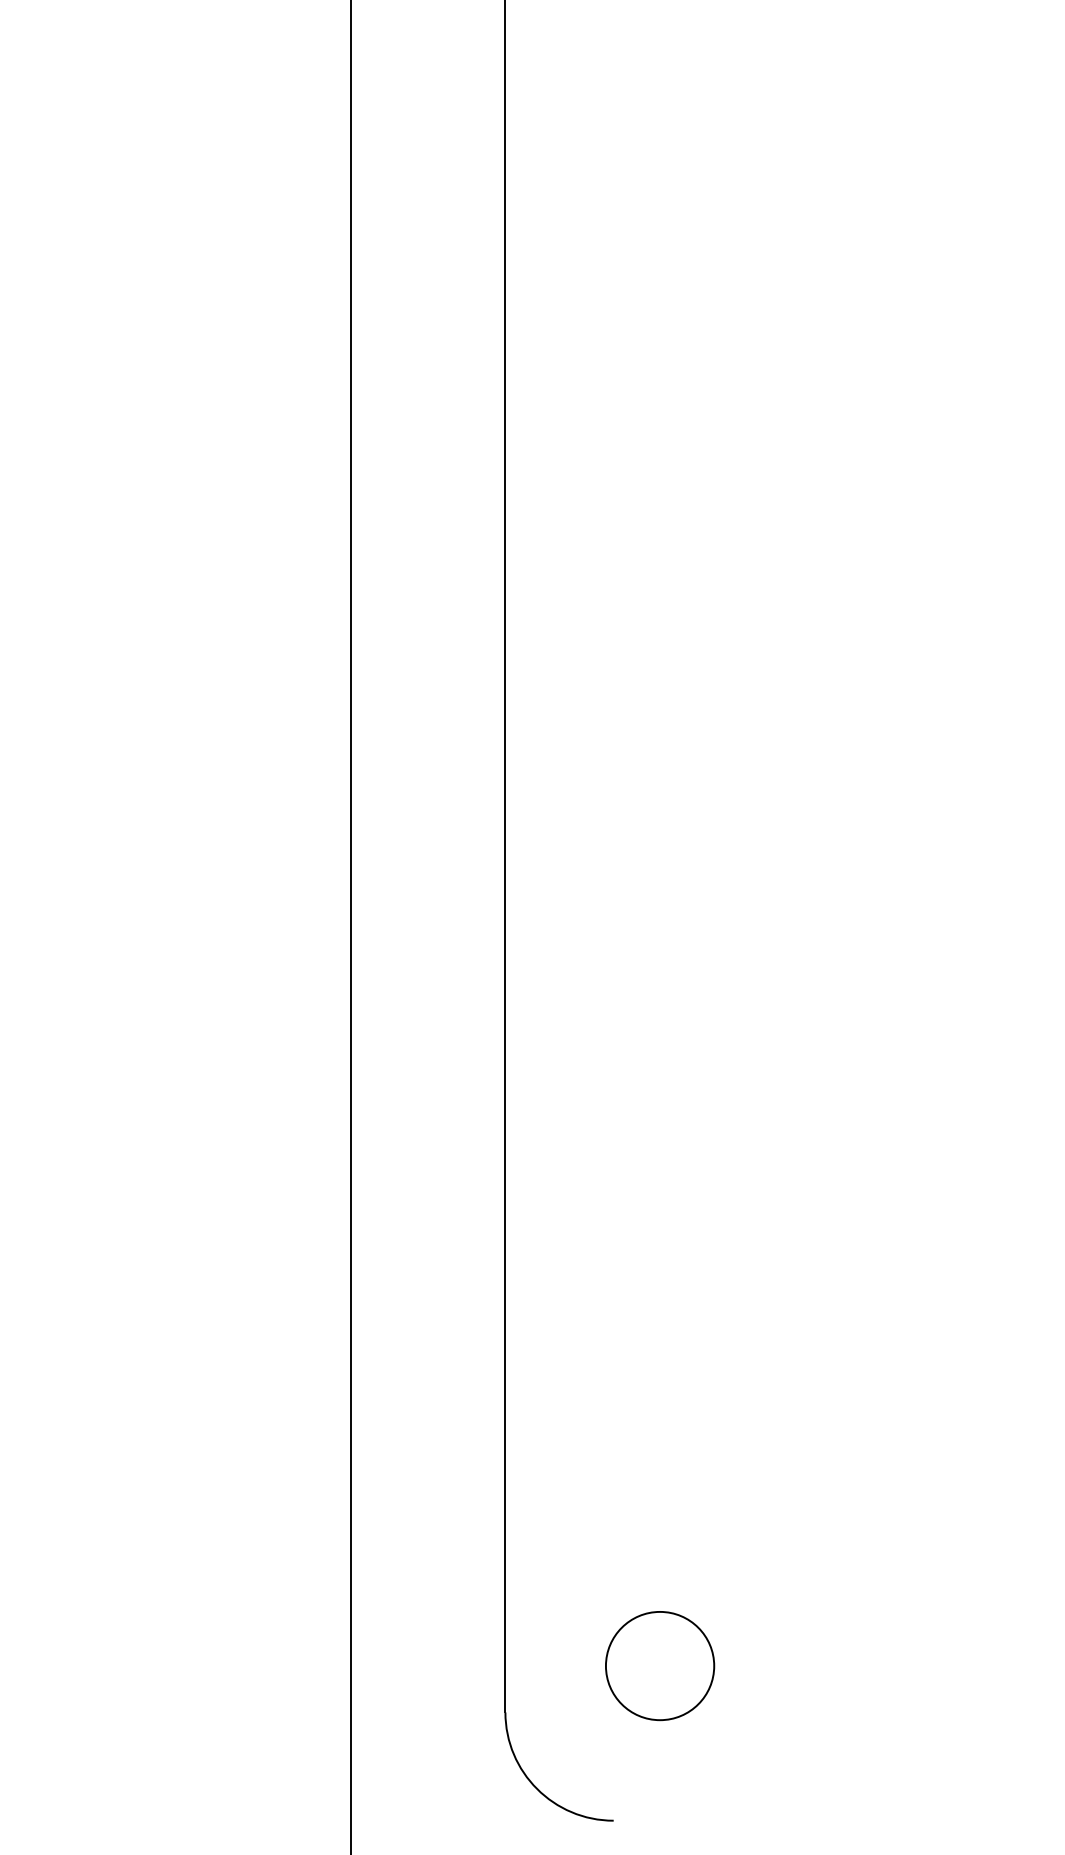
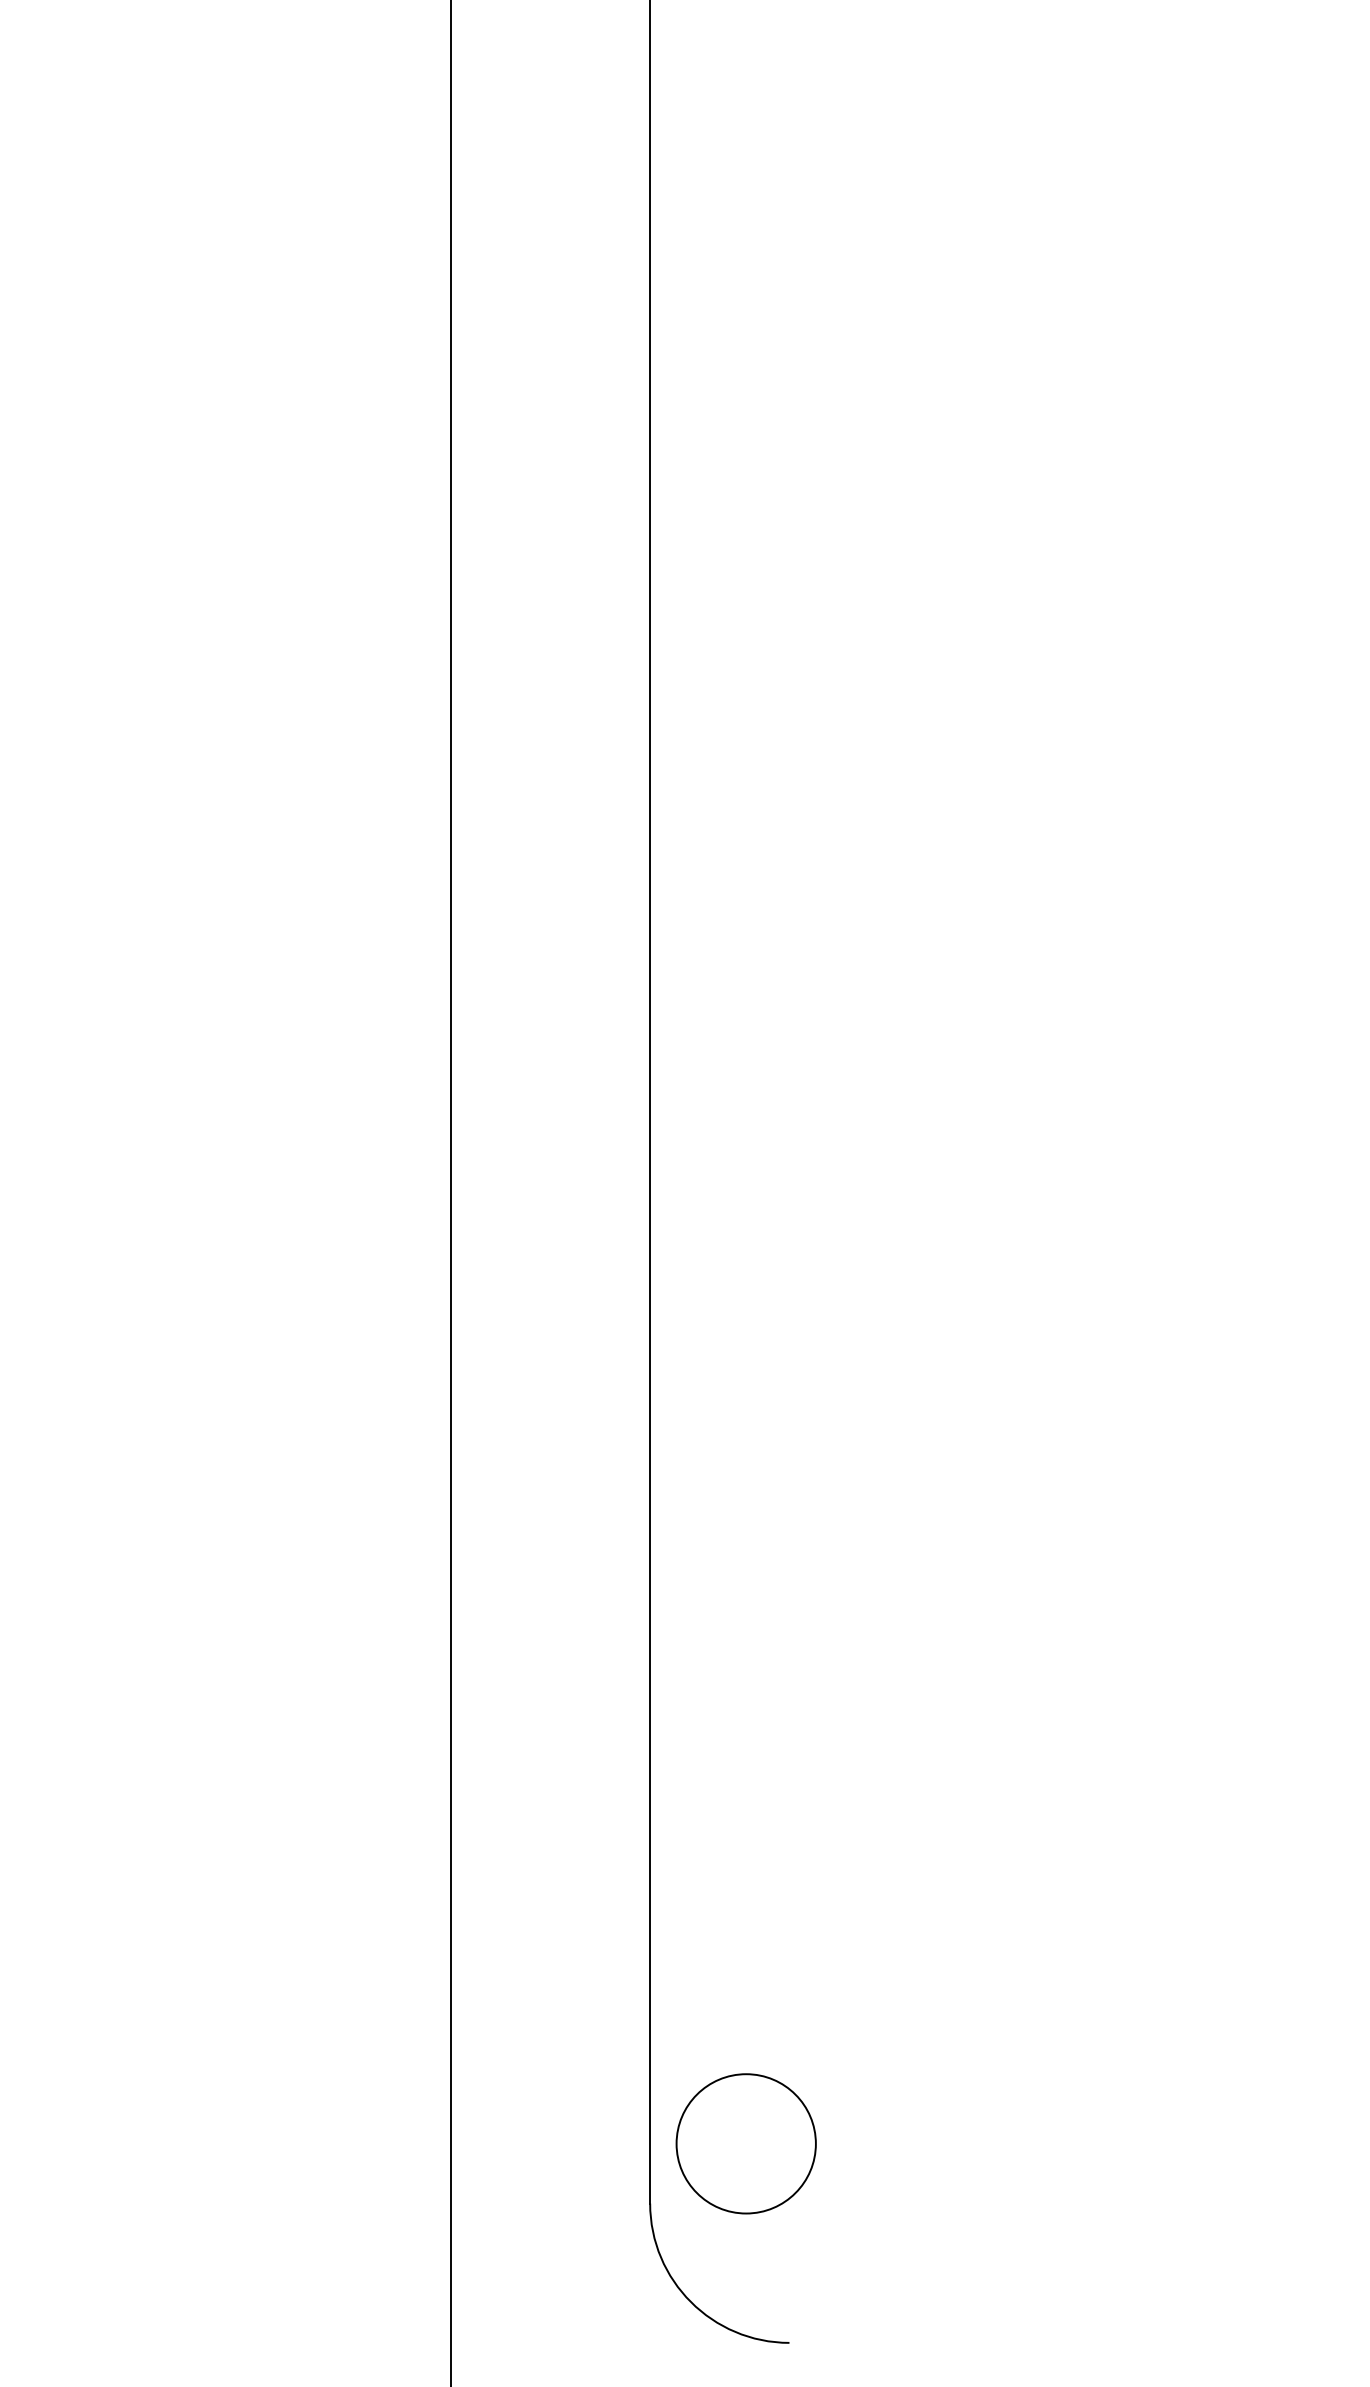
circle: (660, 1666) -> (746, 2144), moved

